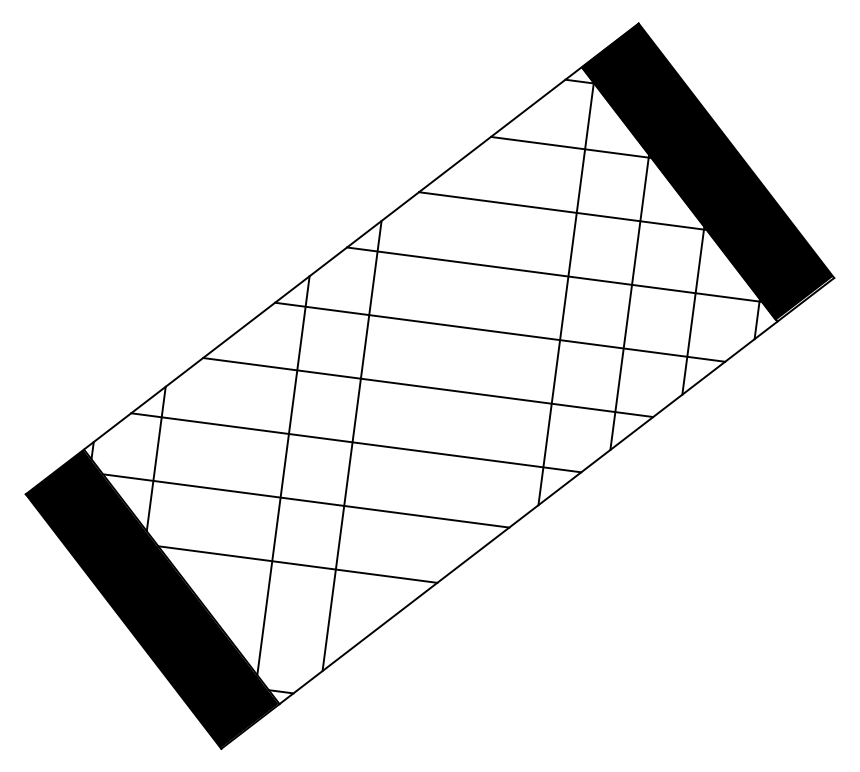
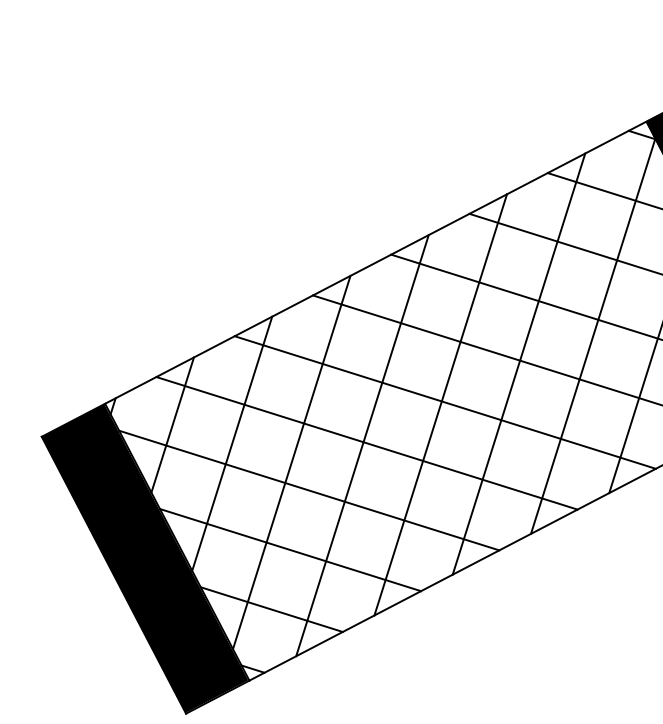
line: (495, 335) -> (518, 364), added
line: (423, 390) -> (440, 404), added
line: (219, 467) -> (231, 443), added
line: (289, 628) -> (271, 609), added

